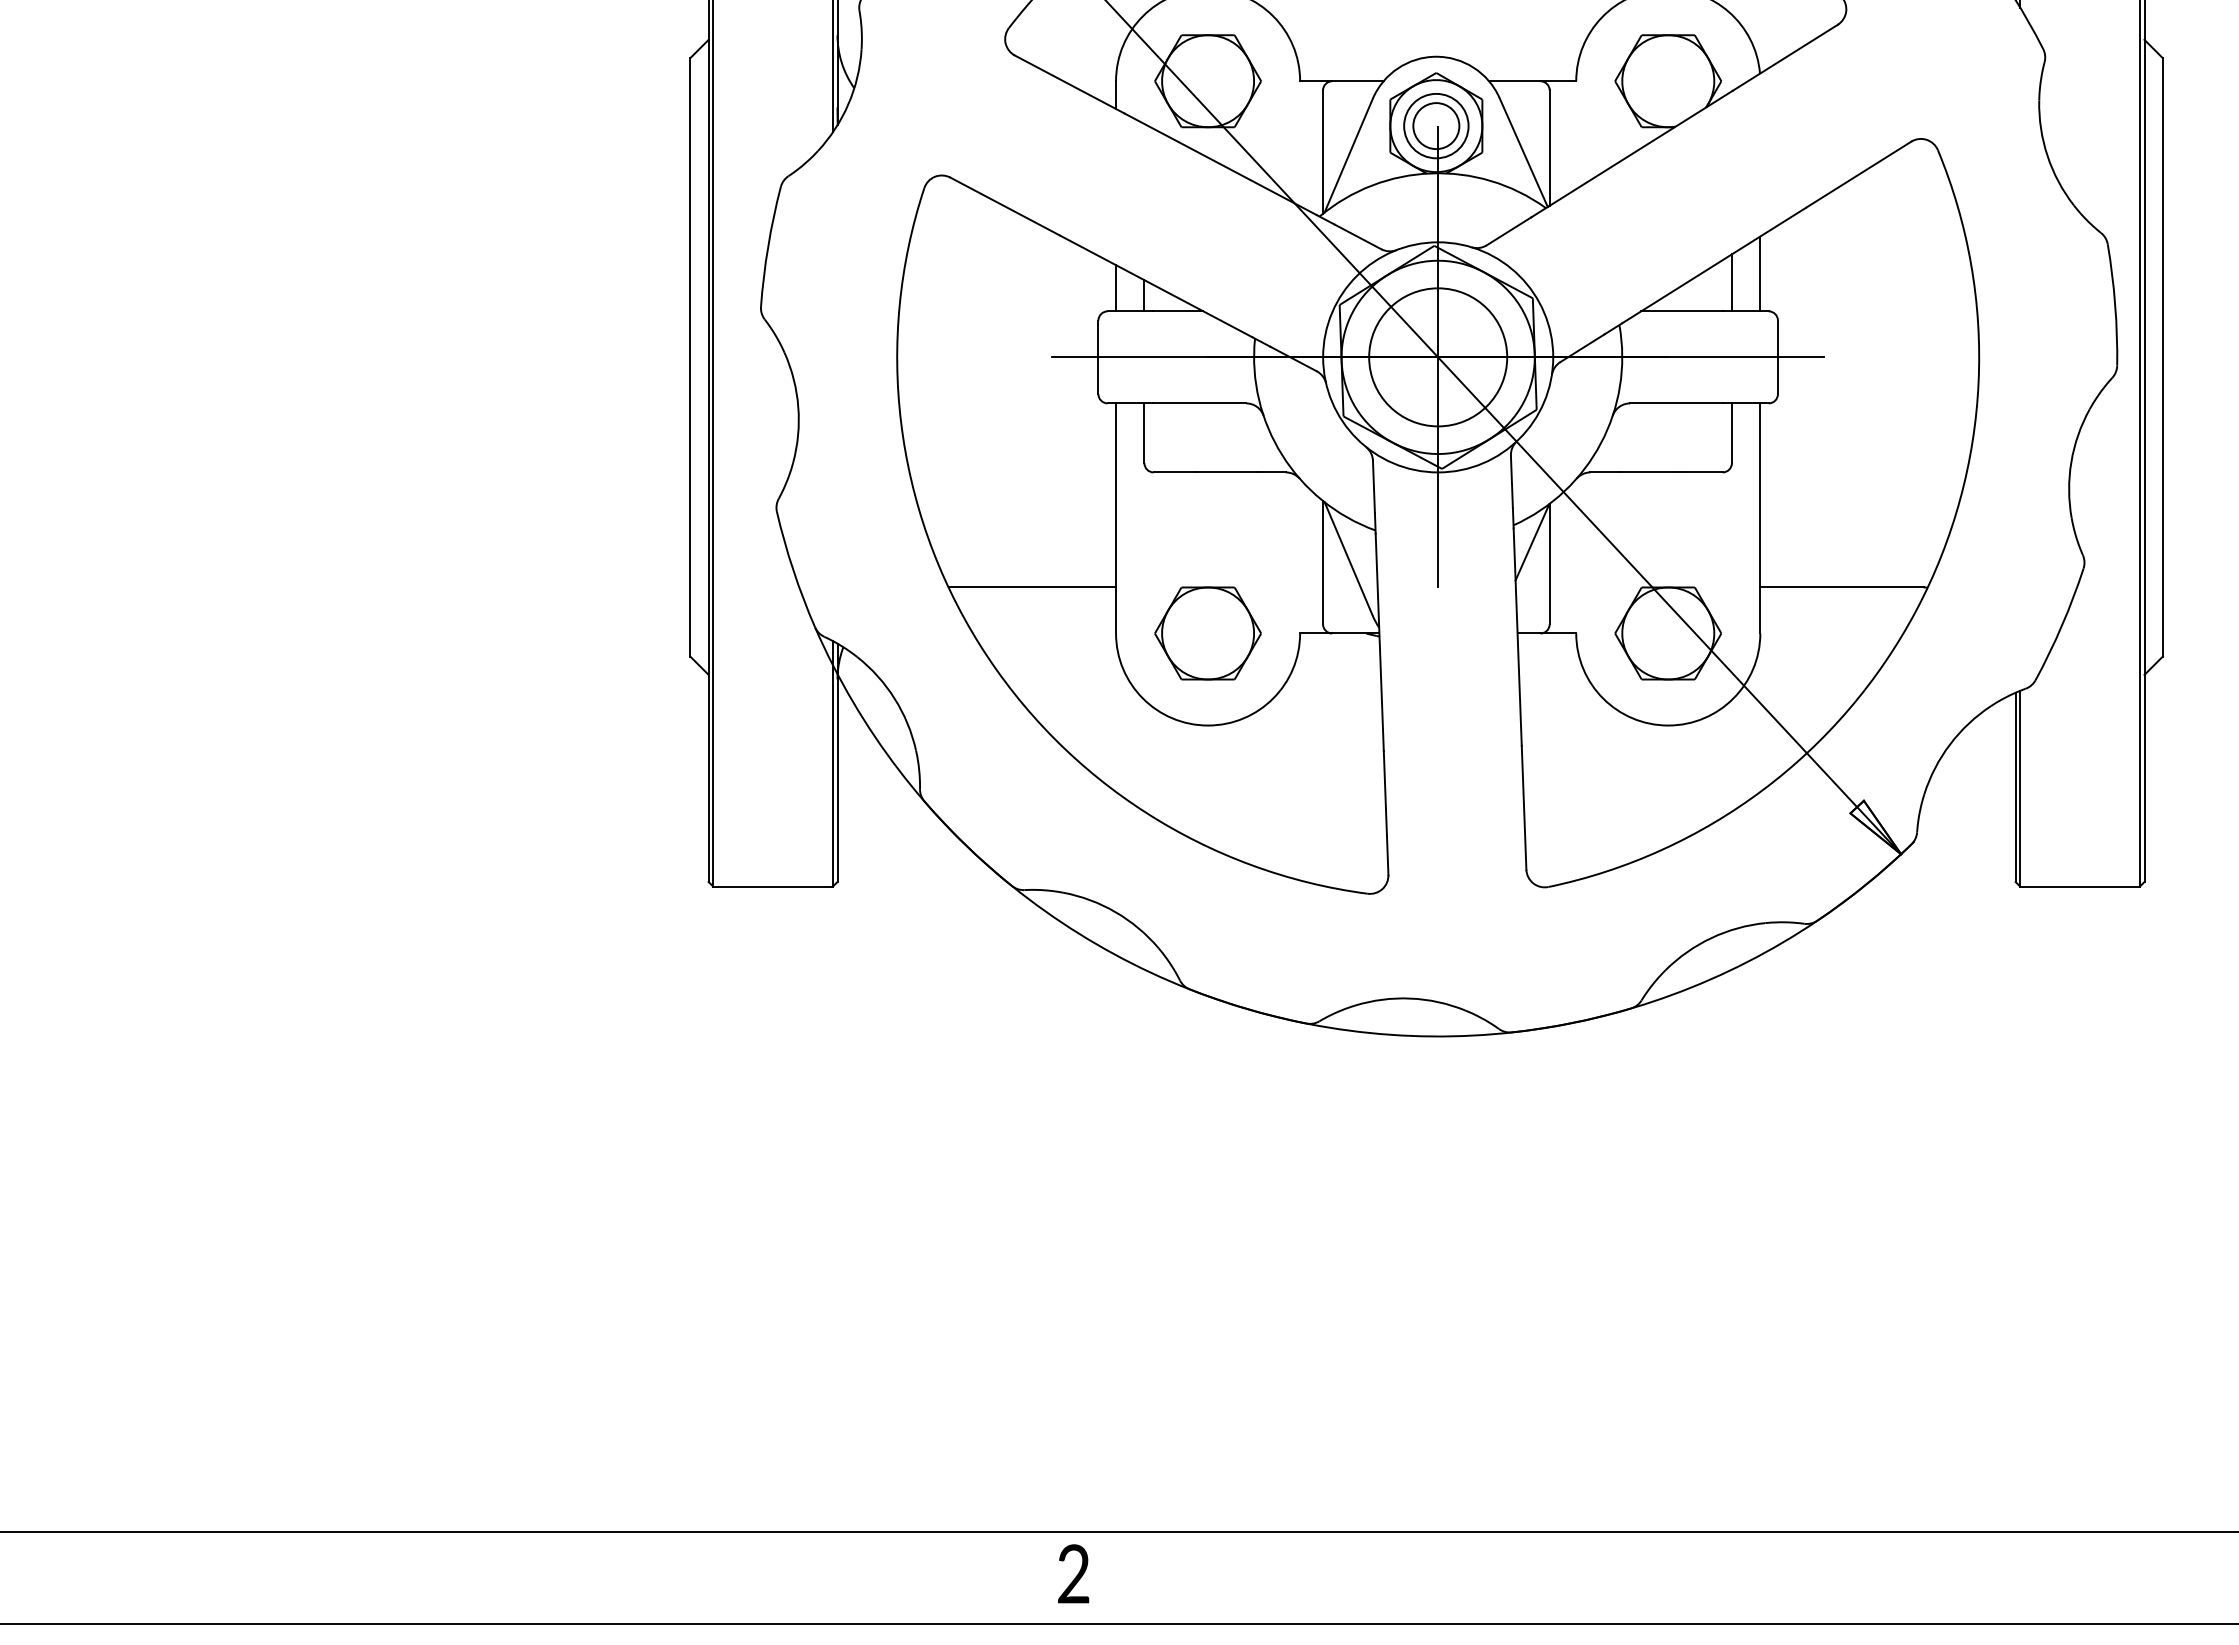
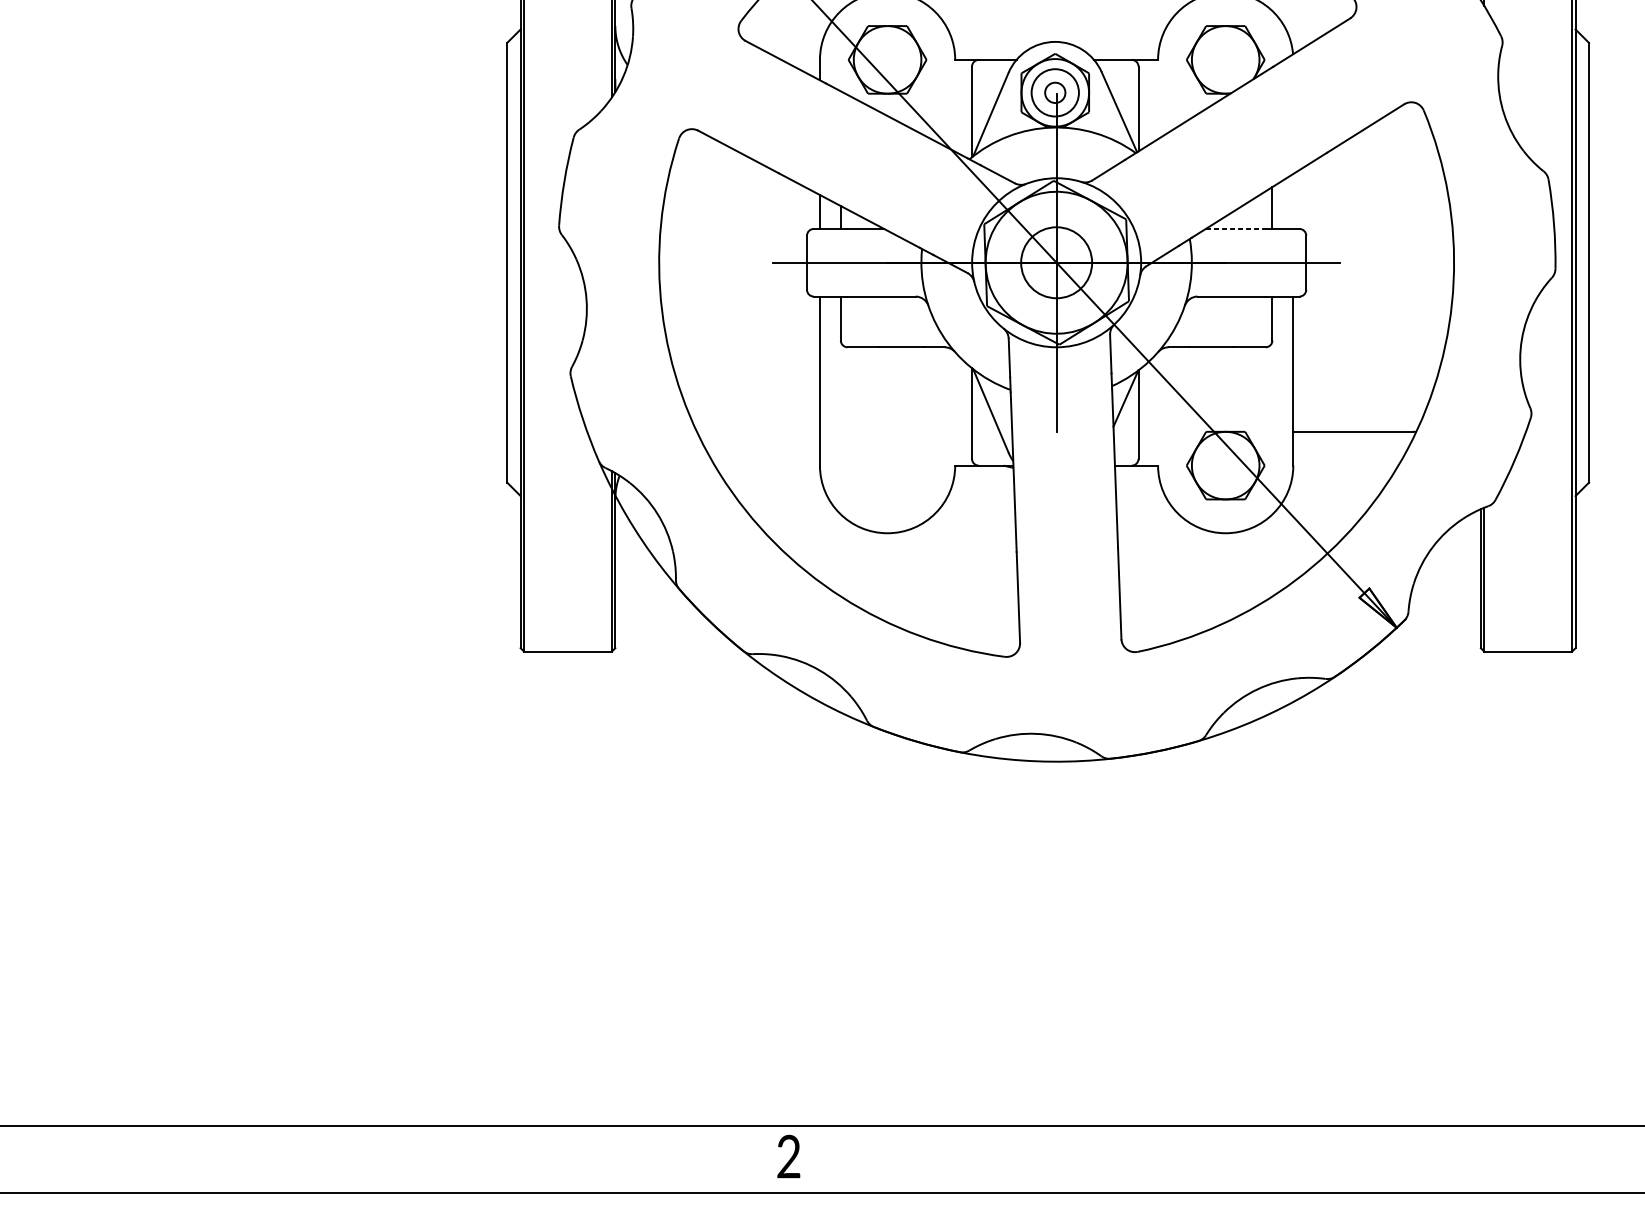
circle: (1436, 126) -> (1055, 93), size x0.6
line: (1760, 273) -> (1293, 201), removed
line: (1682, 311) -> (1236, 229), solid -> dashed
circle: (1438, 357) -> (1056, 262), size x0.7
line: (1032, 587) -> (758, 431), removed
part: (1207, 633) -> (887, 465), removed

